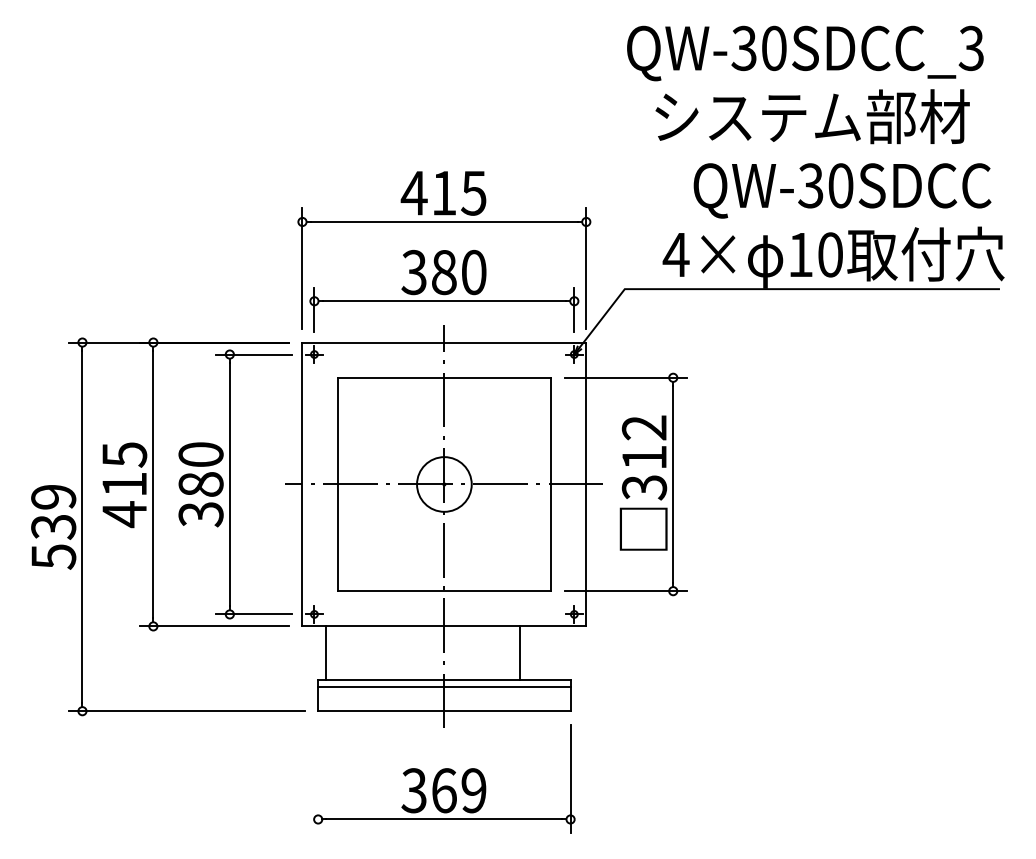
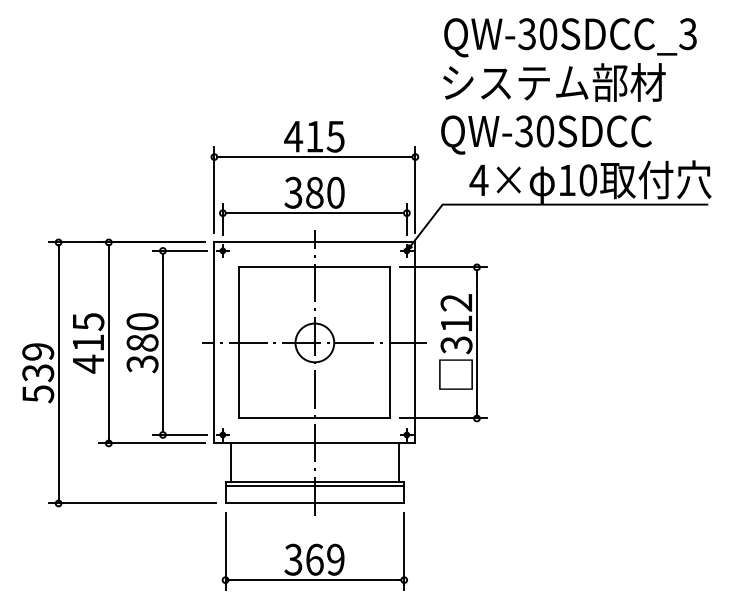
text: (812, 116) -> (554, 82), moved
text: (842, 190) -> (546, 134), moved
line: (520, 653) -> (399, 462), moved
line: (318, 778) -> (225, 551), added

